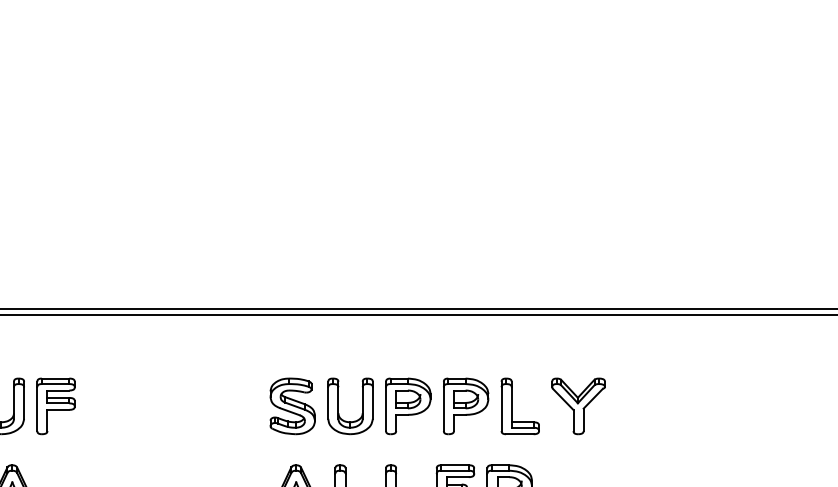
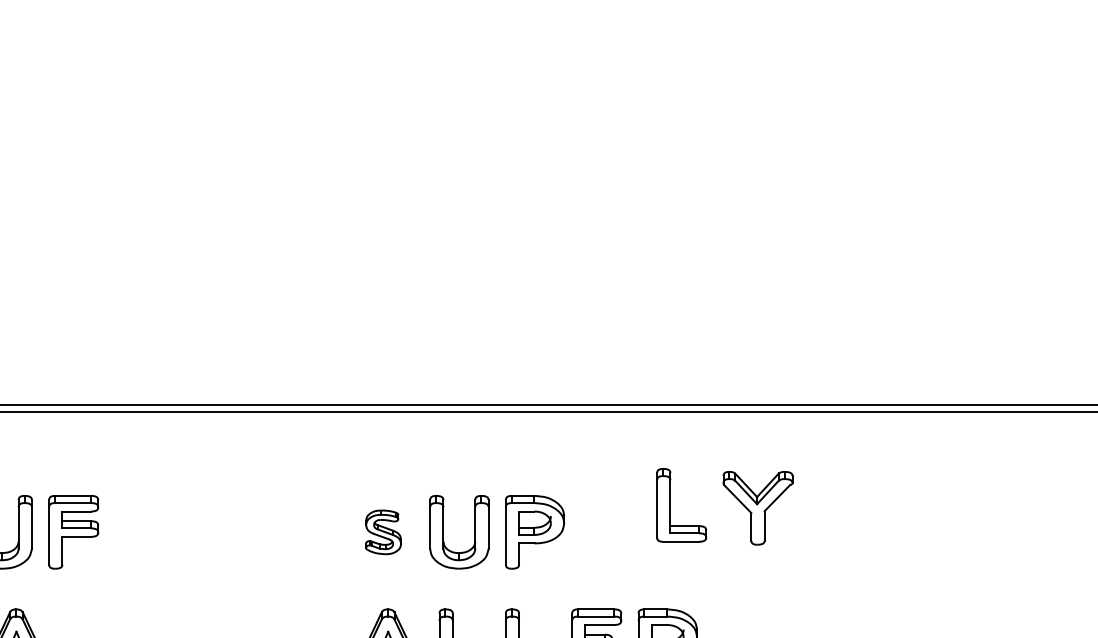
part: (292, 406) -> (383, 532), size x0.6
part: (465, 406) -> (610, 532), removed
part: (511, 406) -> (670, 505), moved
part: (578, 406) -> (757, 508), moved

